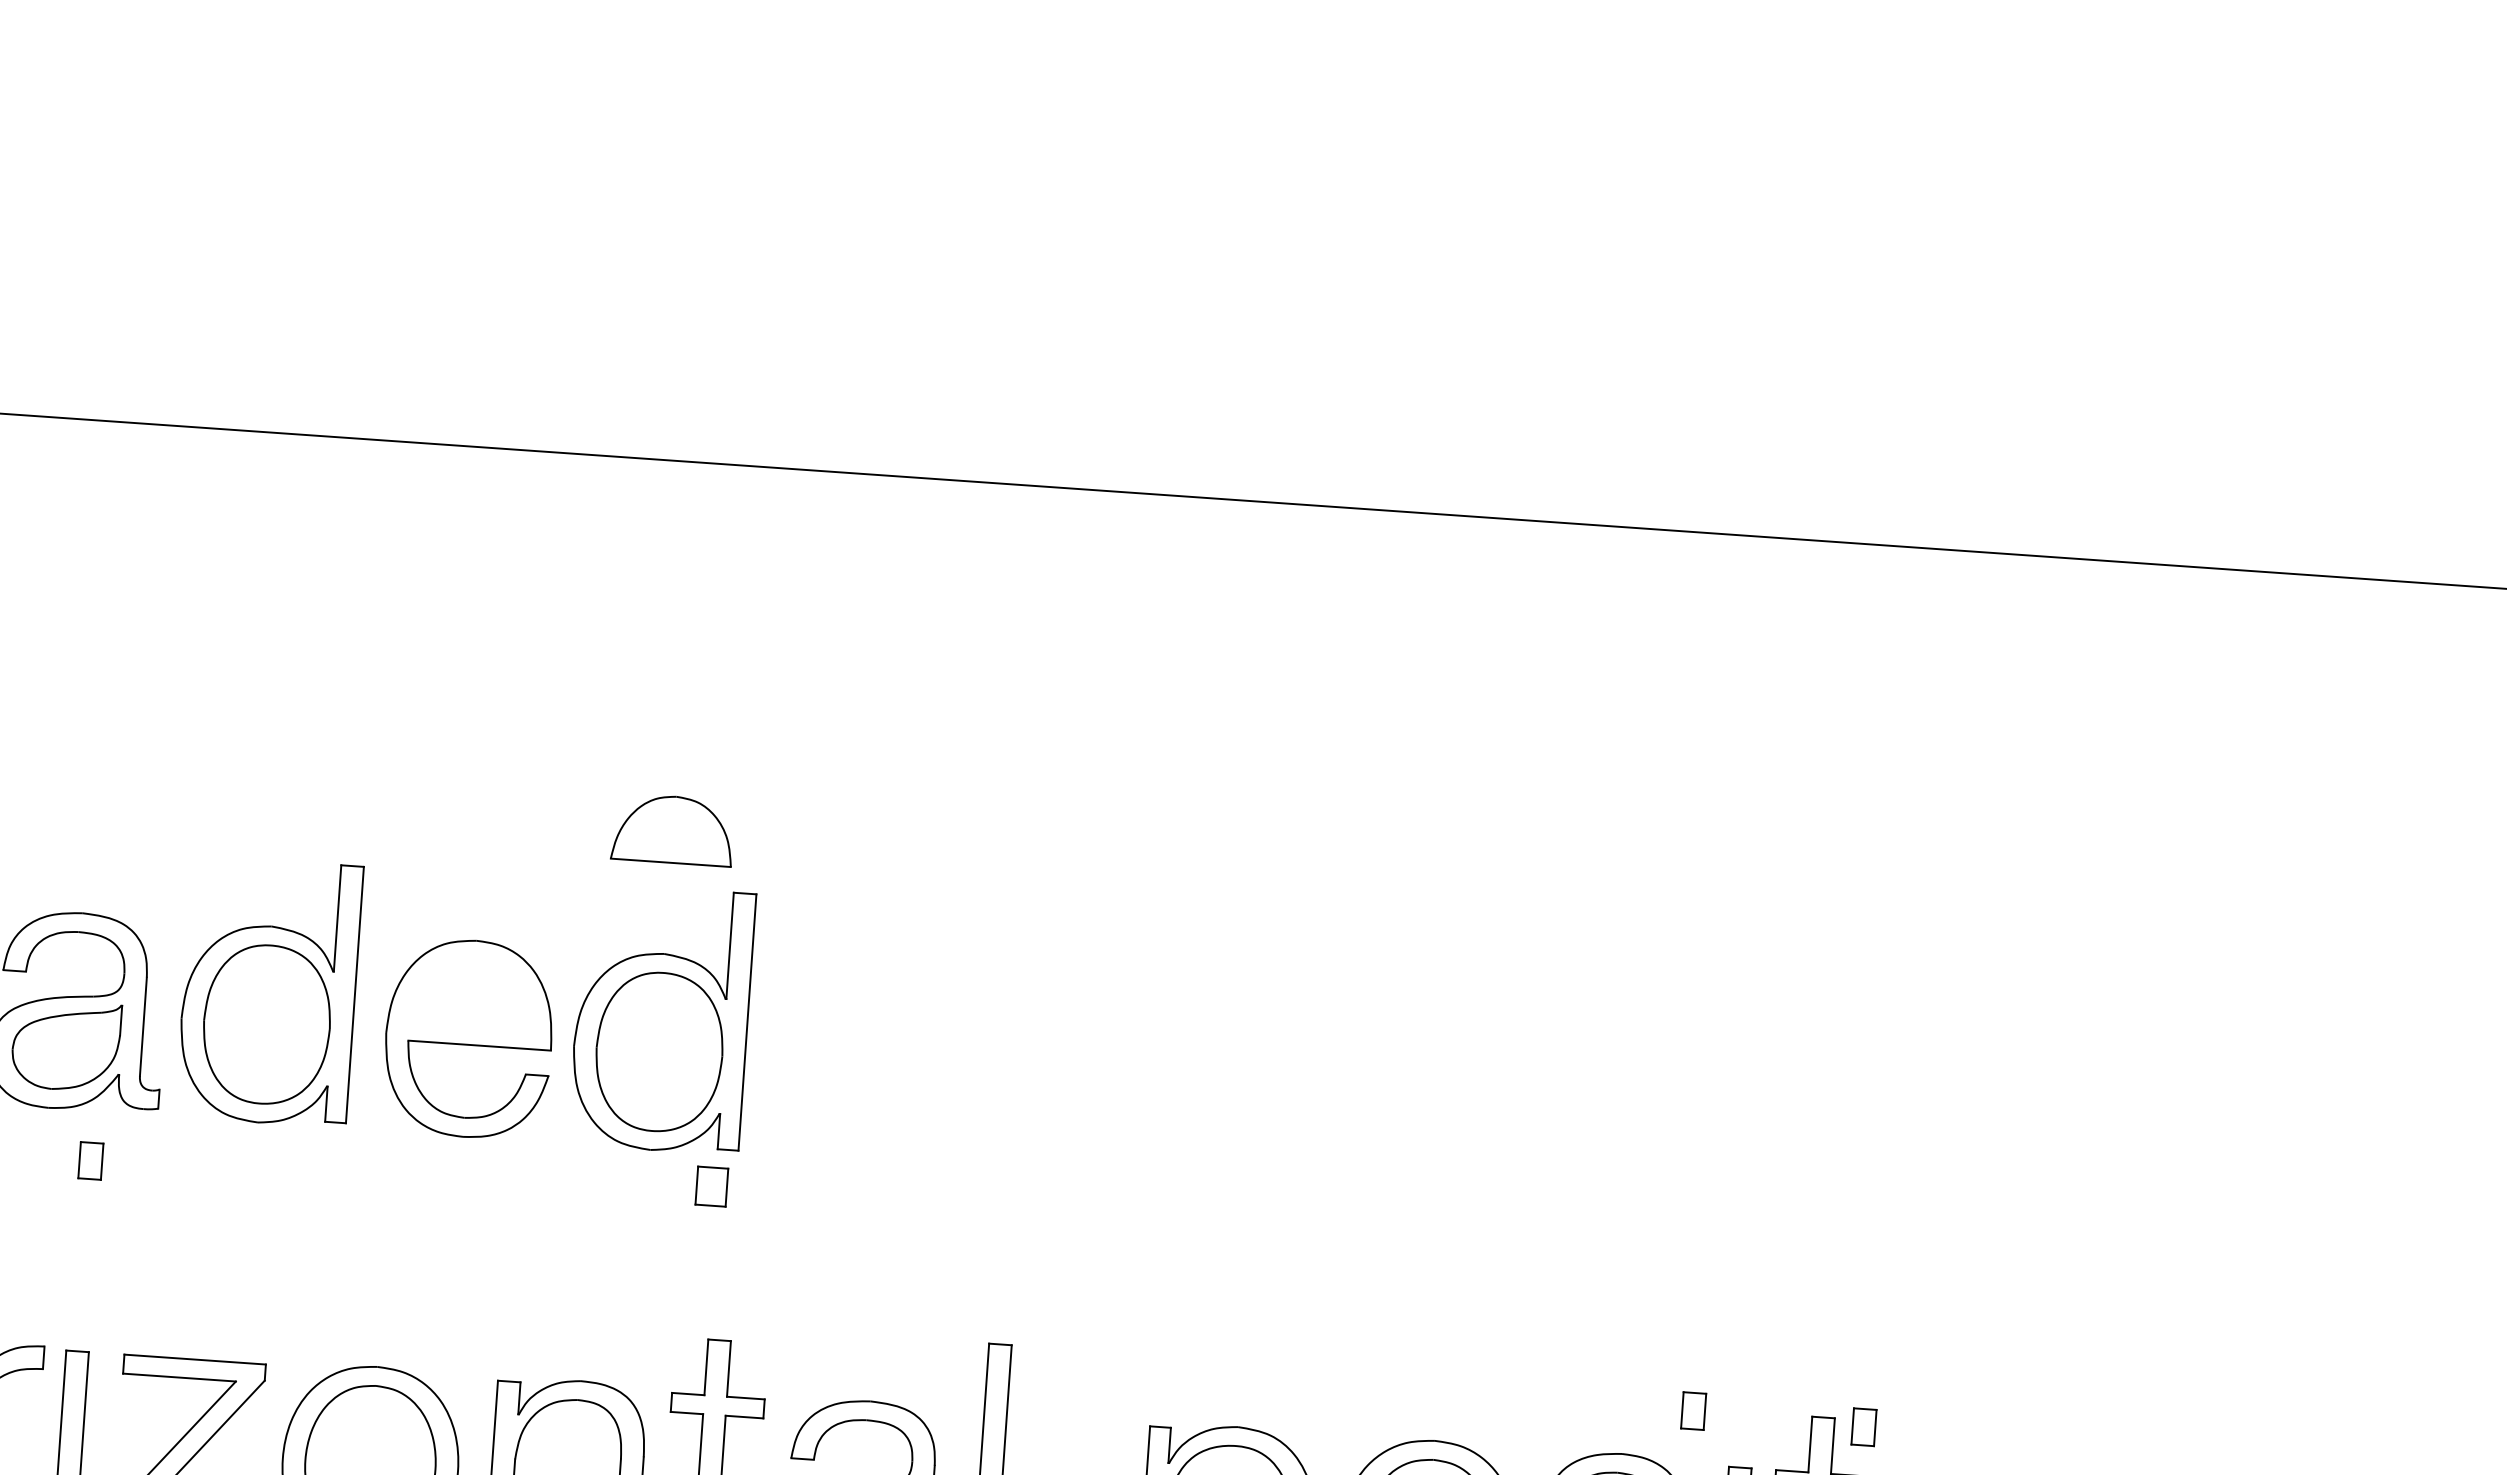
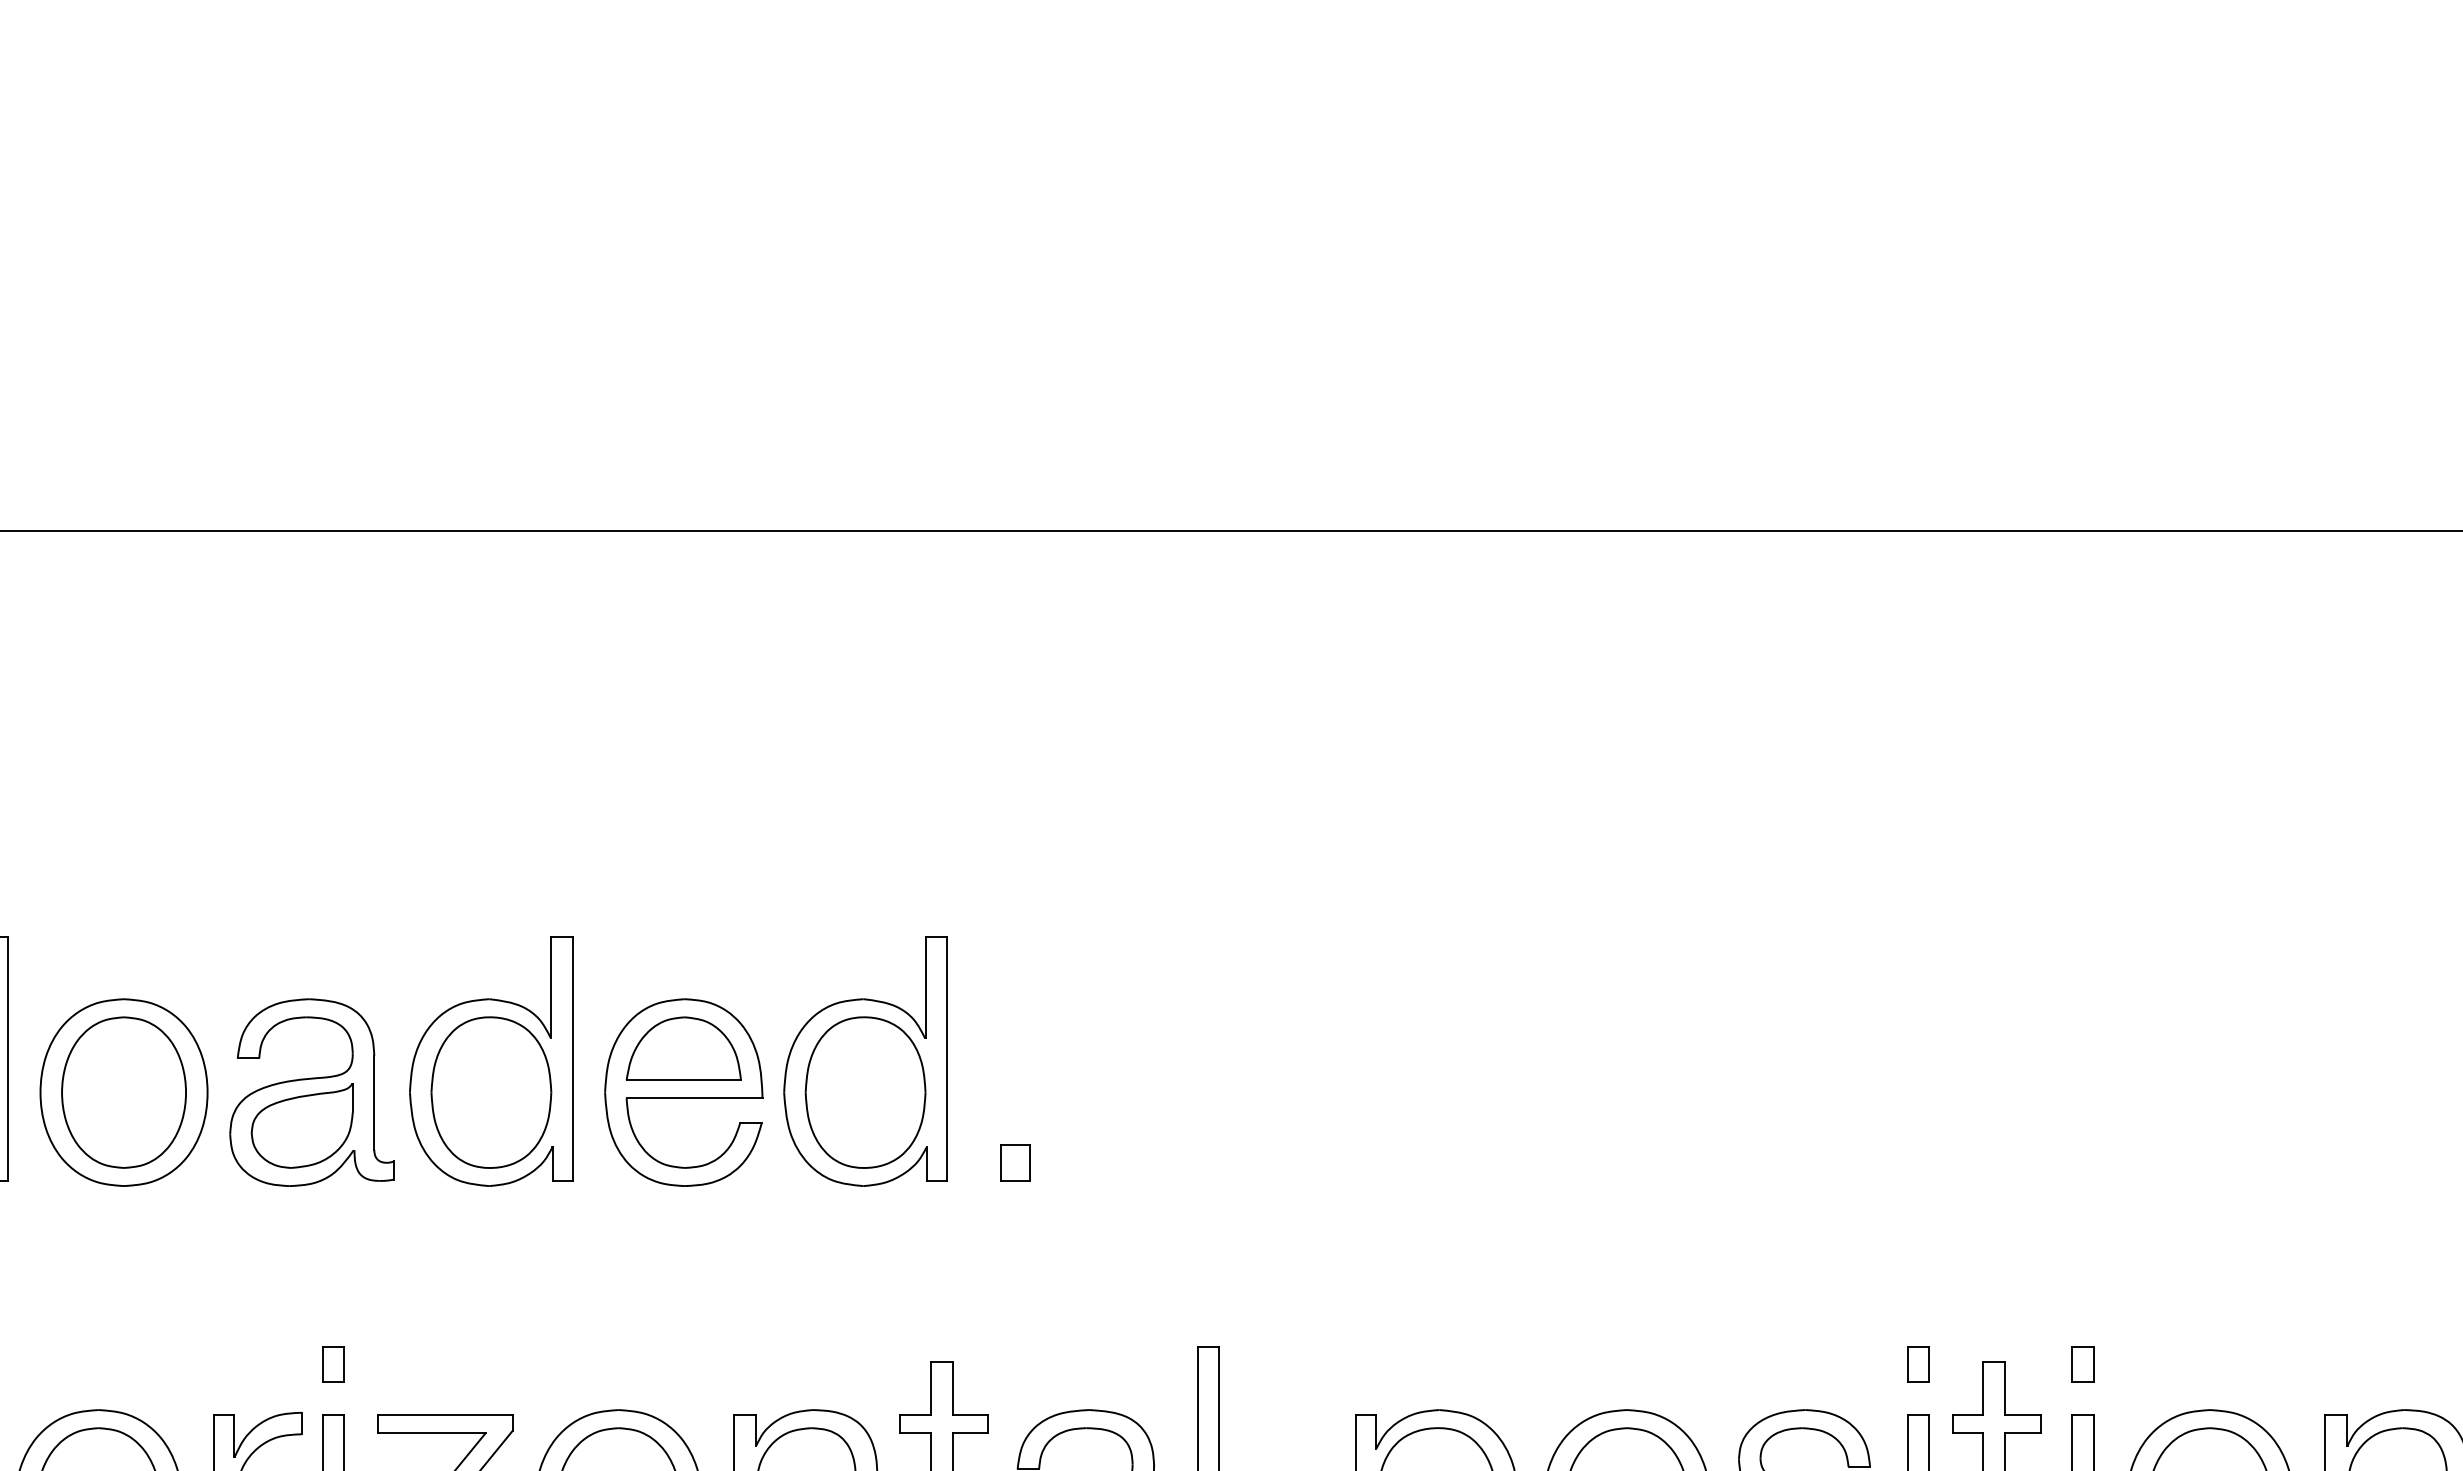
part: (672, 829) -> (683, 1048), moved
part: (91, 1160) -> (333, 1364), moved
part: (712, 1186) -> (1015, 1162), moved
part: (1693, 1410) -> (1918, 1364), moved
part: (1863, 1427) -> (2082, 1364), moved

